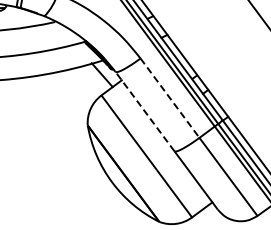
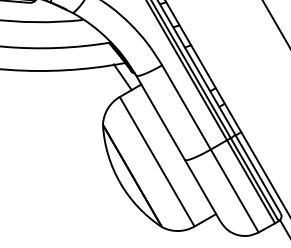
line: (170, 98) -> (186, 107), dashed -> solid
line: (144, 111) -> (160, 117), dashed -> solid

